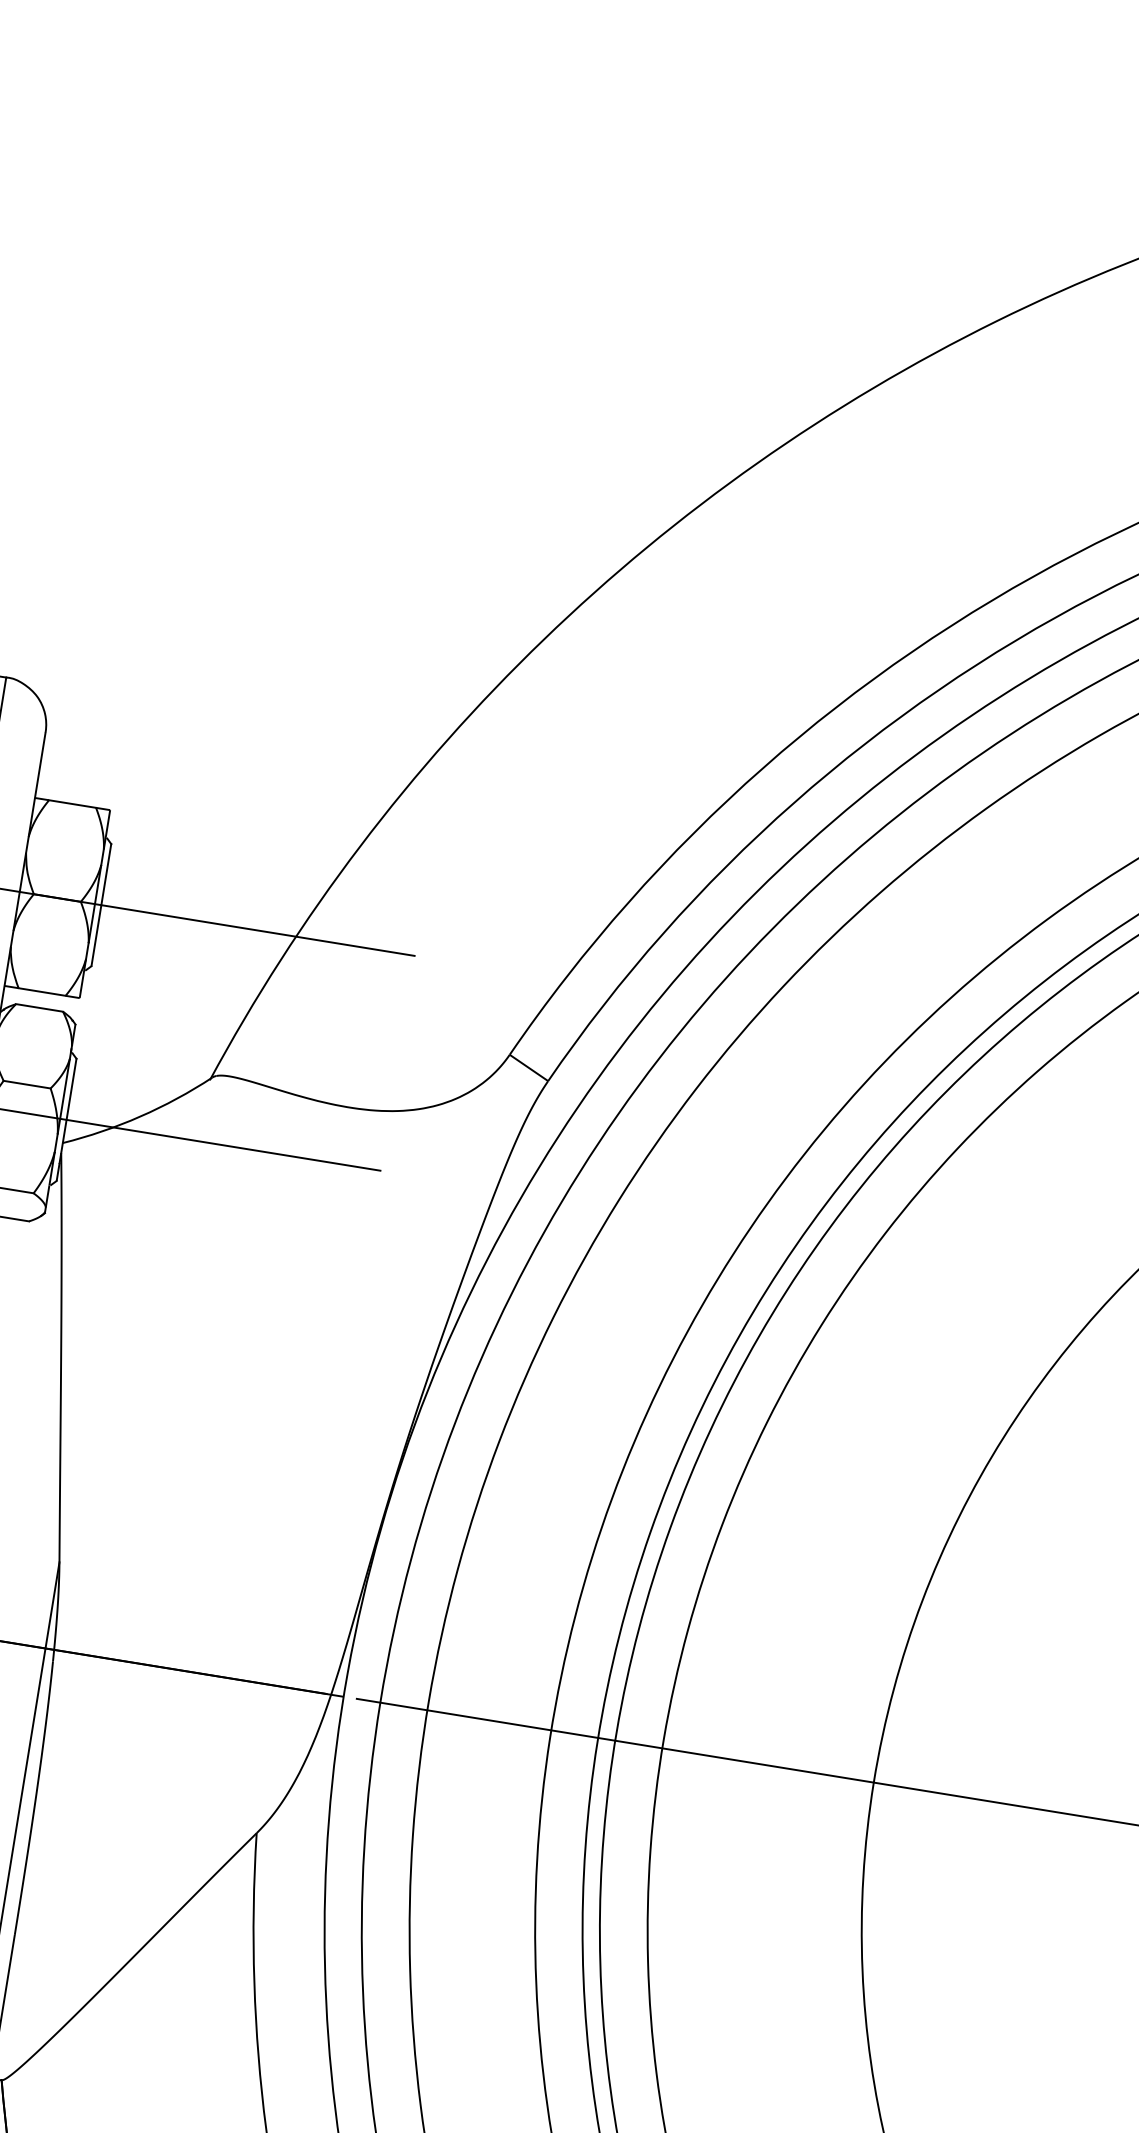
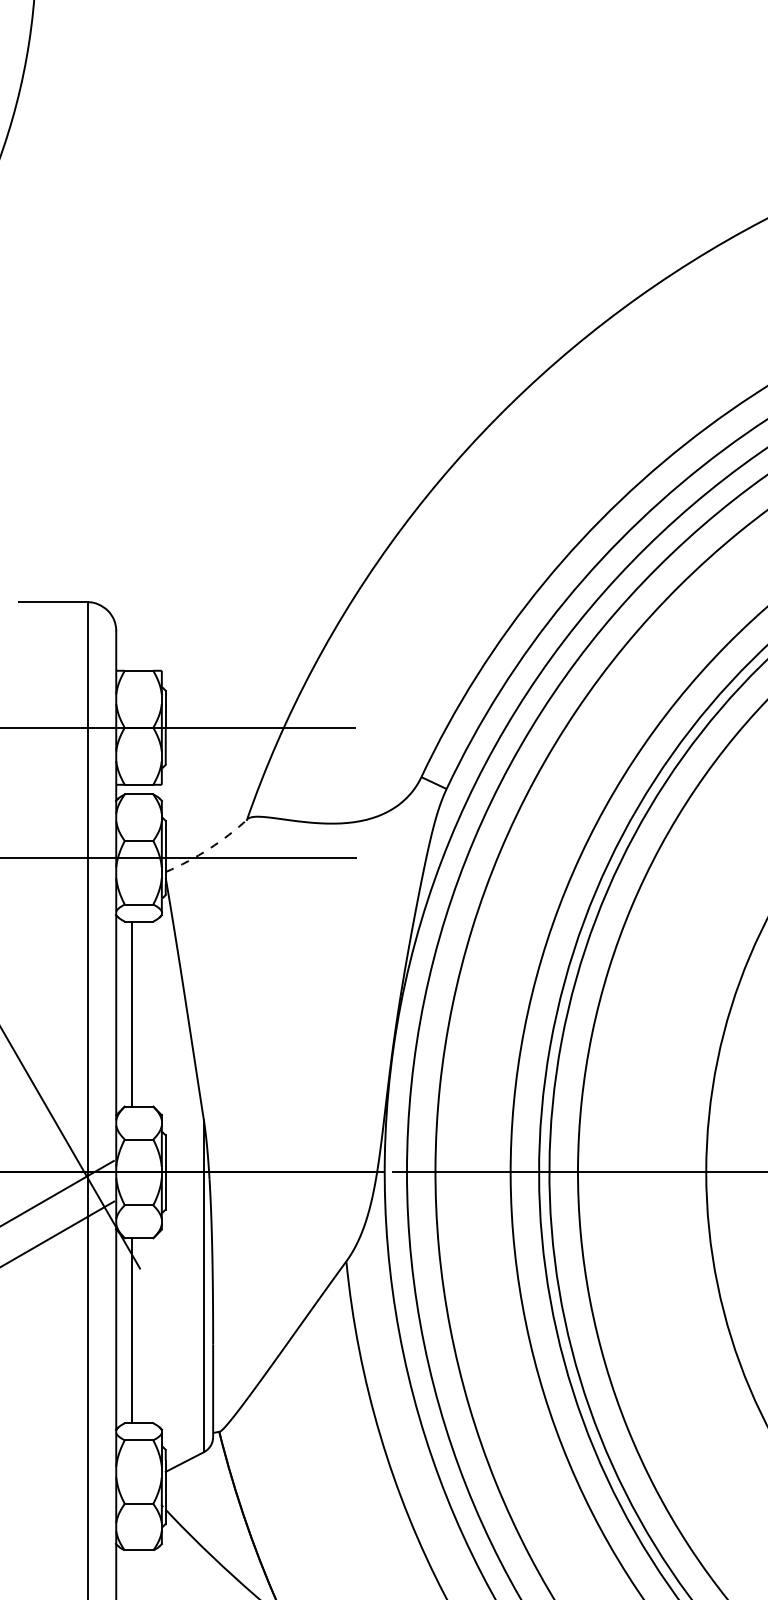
arc: (141, 1117) -> (209, 849), solid -> dashed

